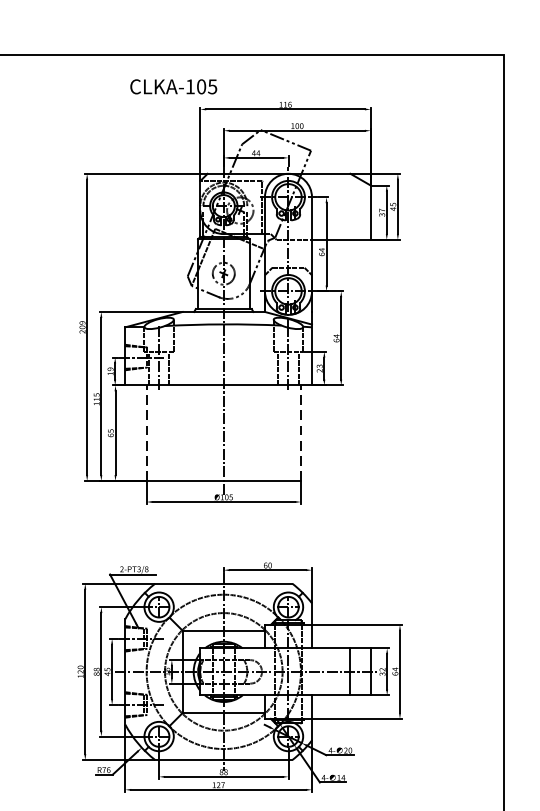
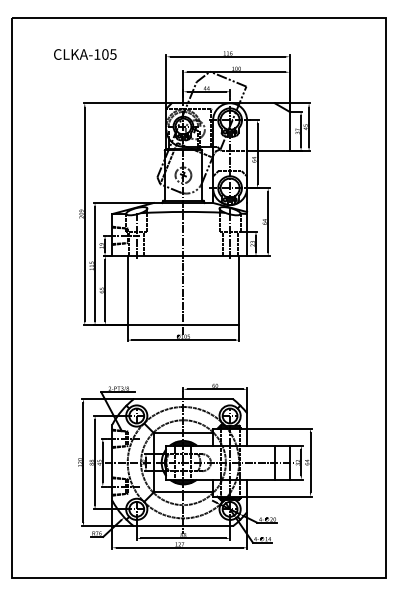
text: (174, 86) -> (85, 54), moved
line: (146, 431) -> (127, 289), dashed -> solid
line: (301, 431) -> (239, 289), dashed -> solid

